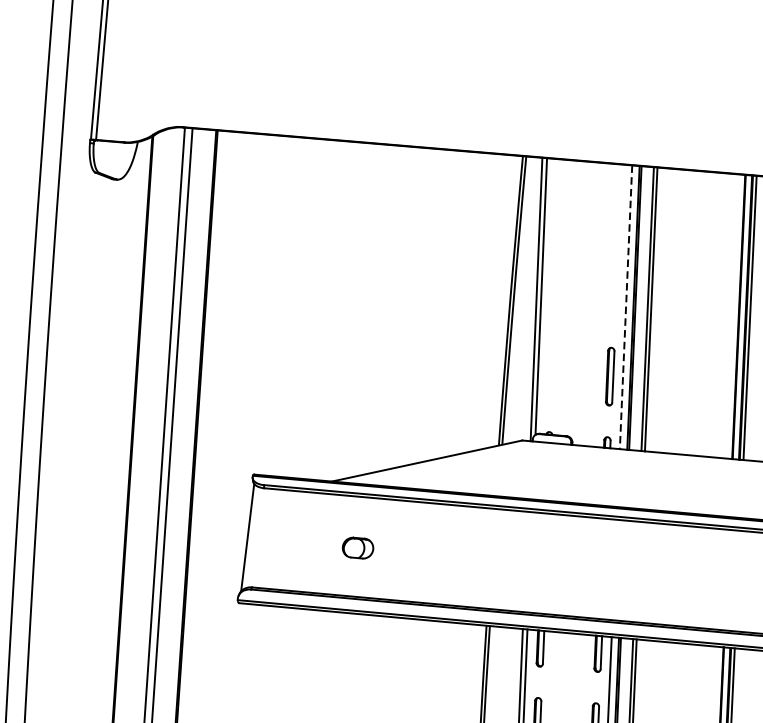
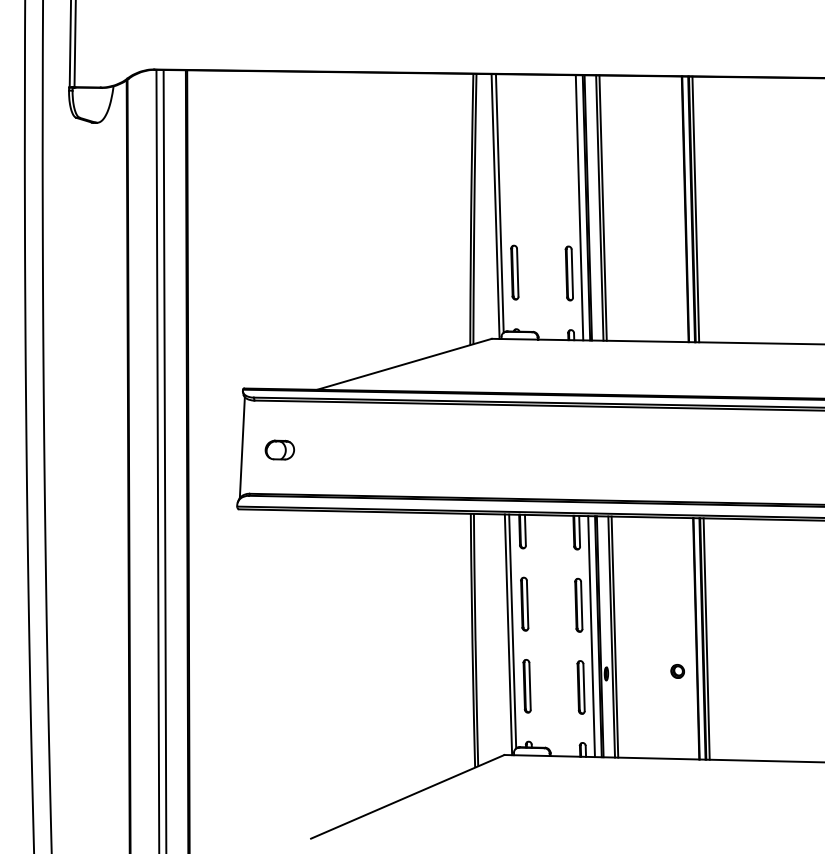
line: (626, 306) -> (579, 207), dashed -> solid
part: (551, 371) -> (514, 272), added
part: (357, 547) -> (279, 449), moved

